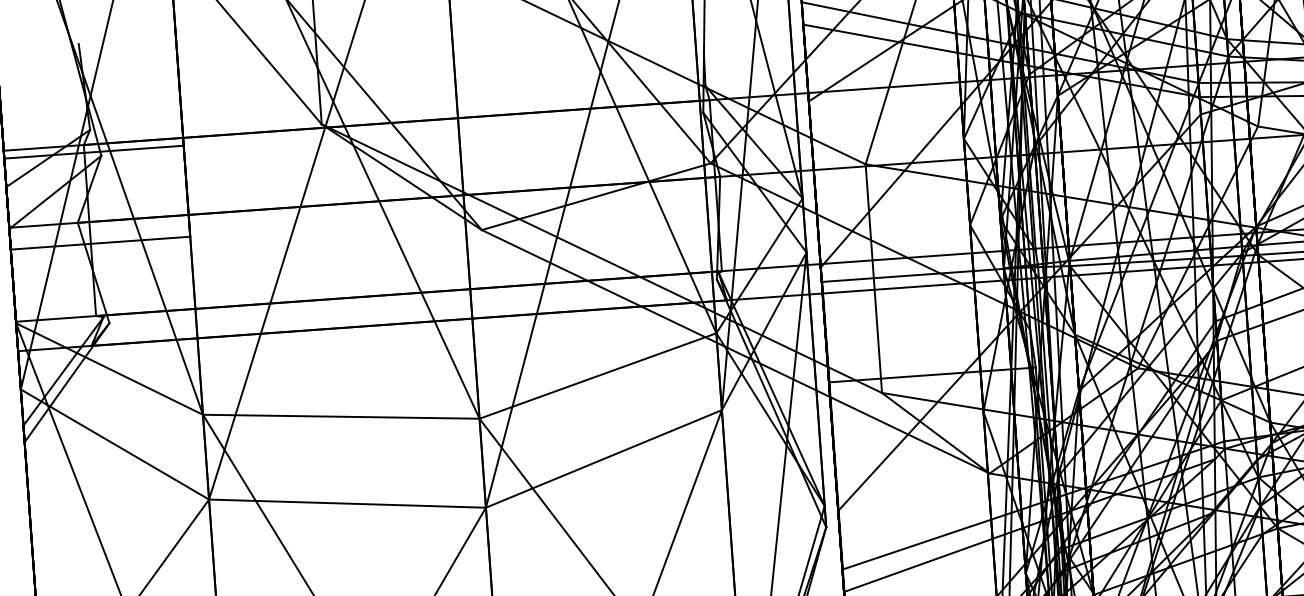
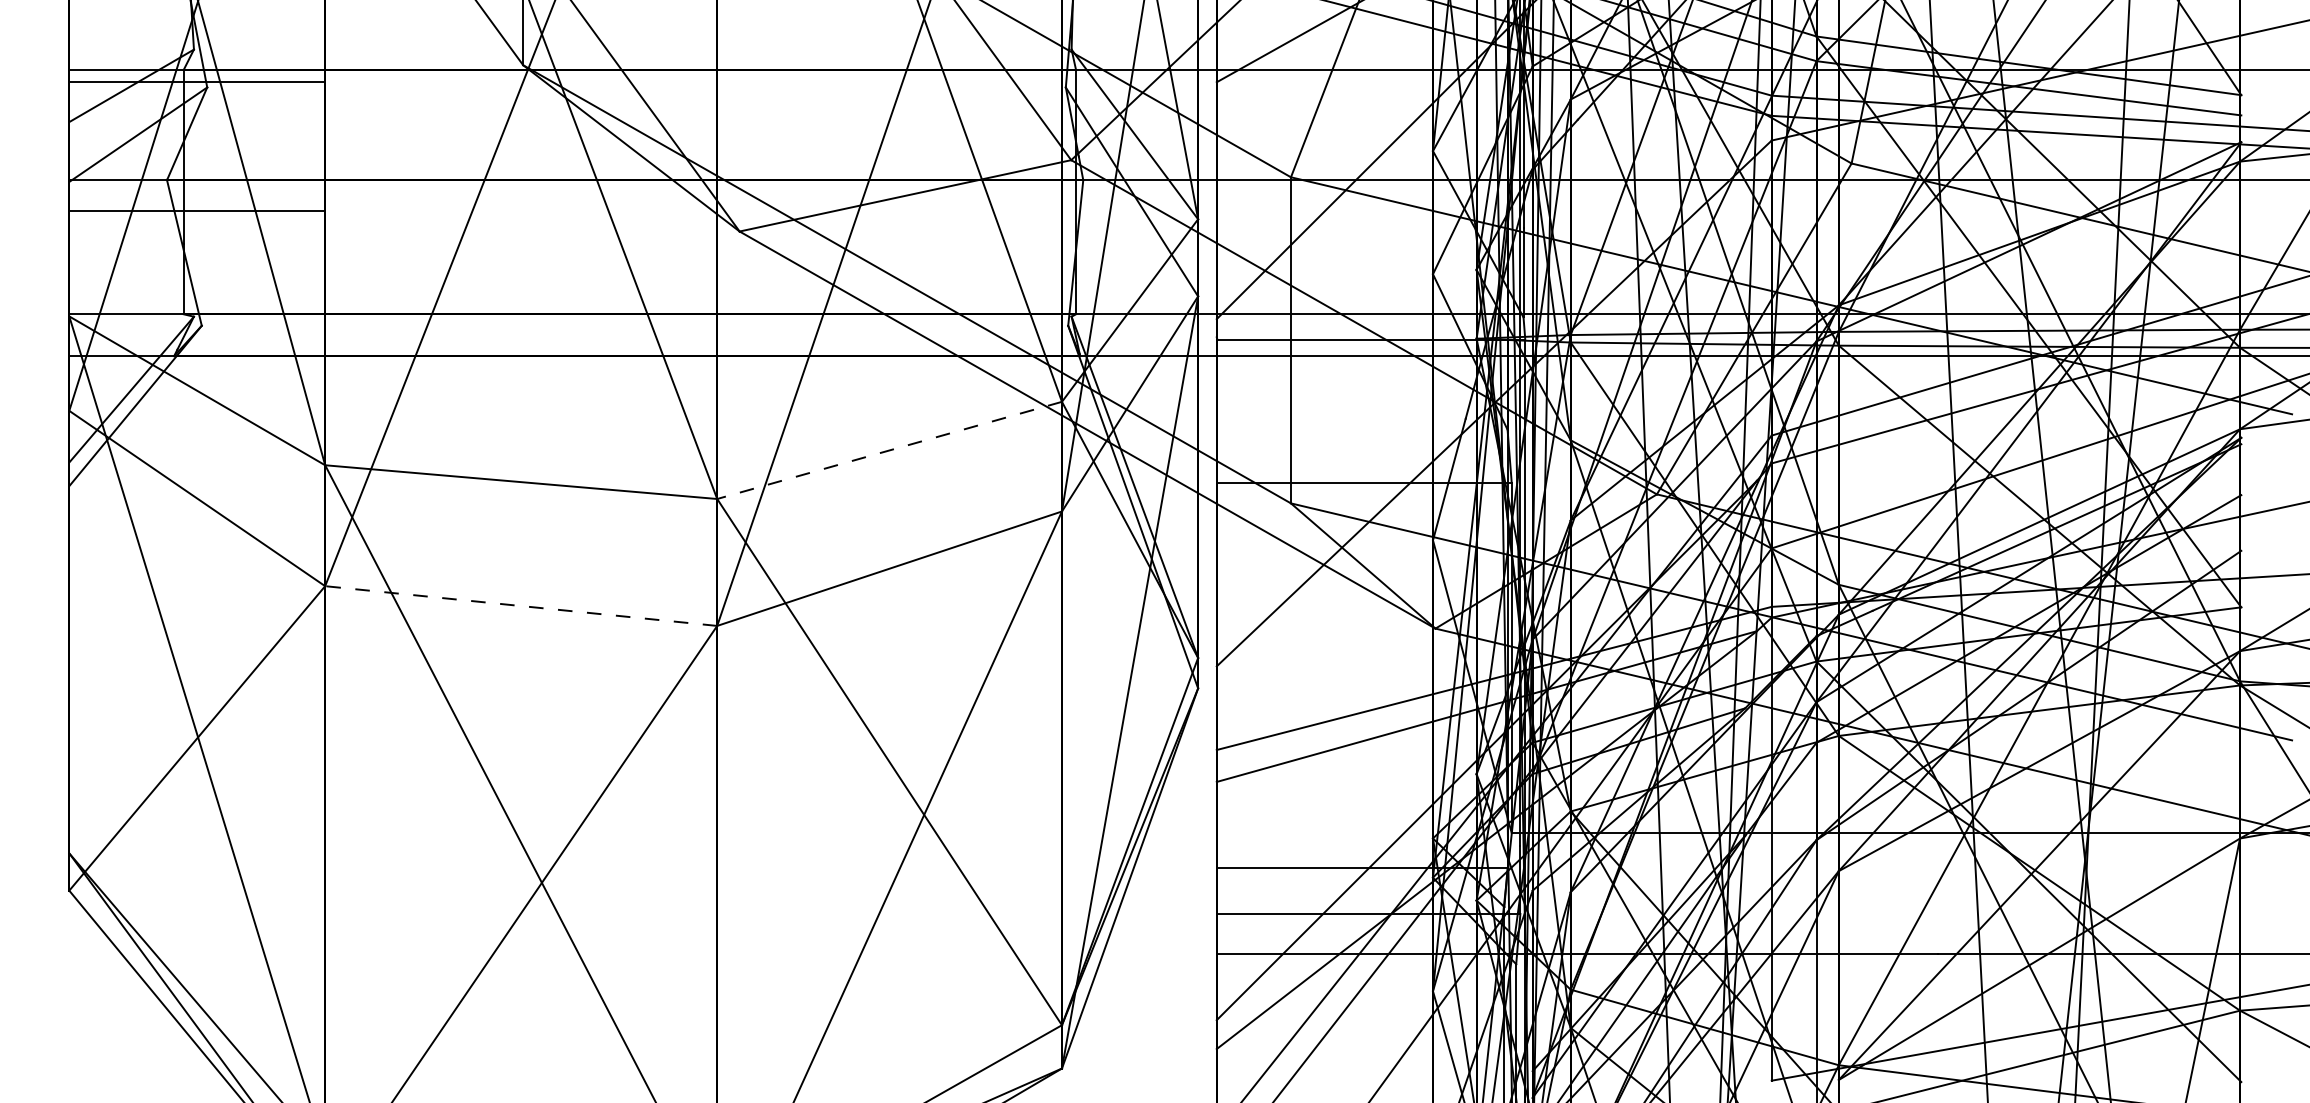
line: (597, 376) -> (889, 450), solid -> dashed
line: (347, 503) -> (520, 606), solid -> dashed

